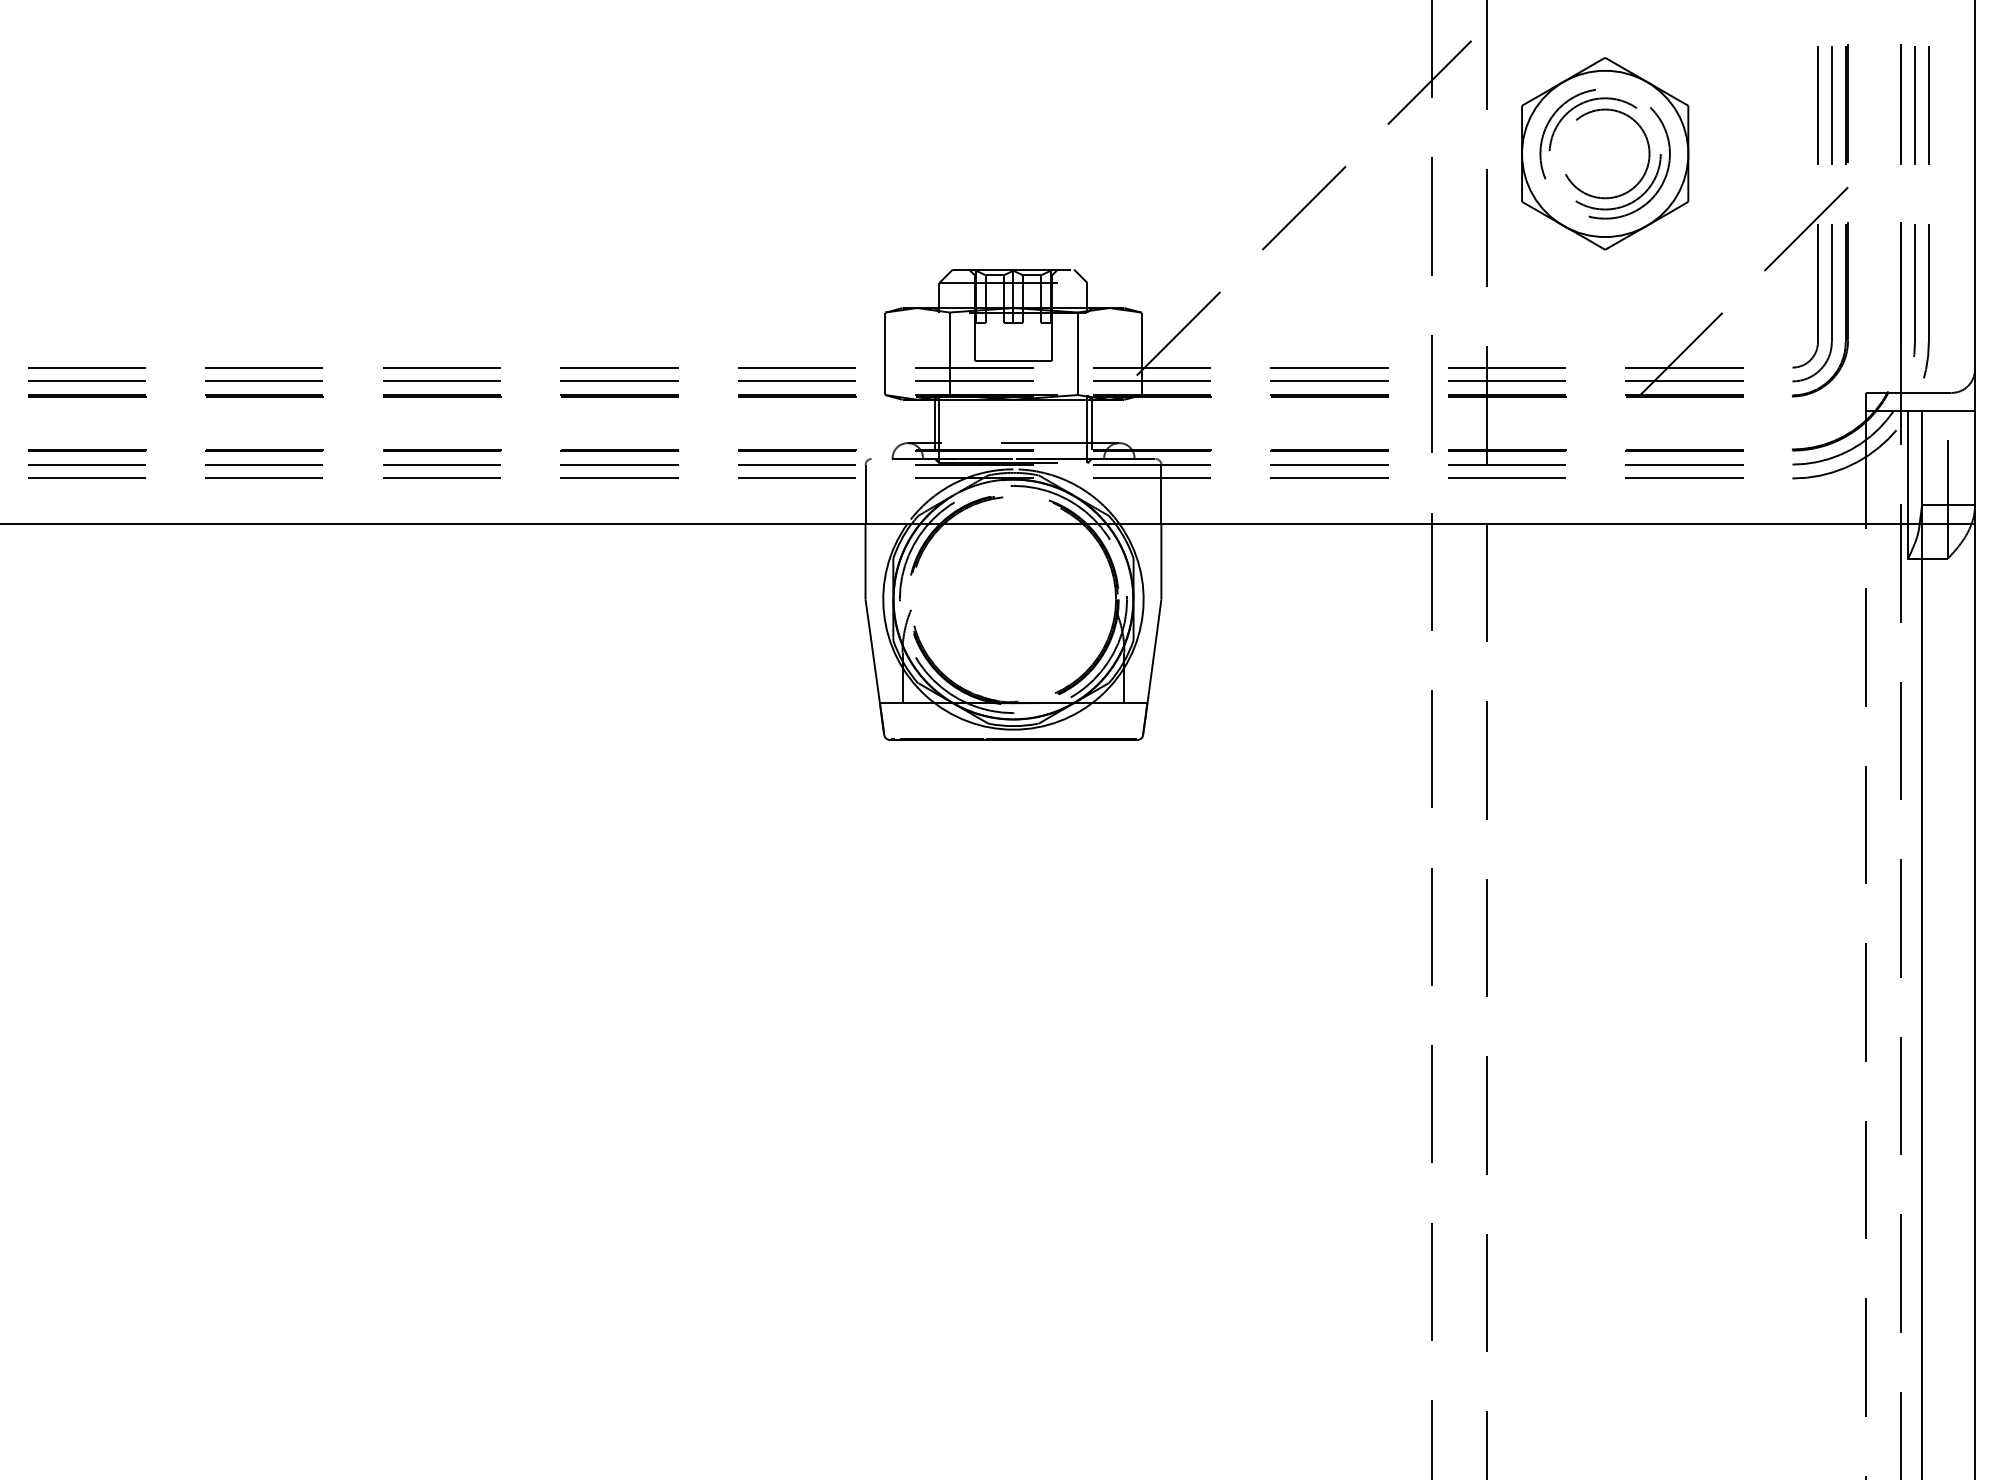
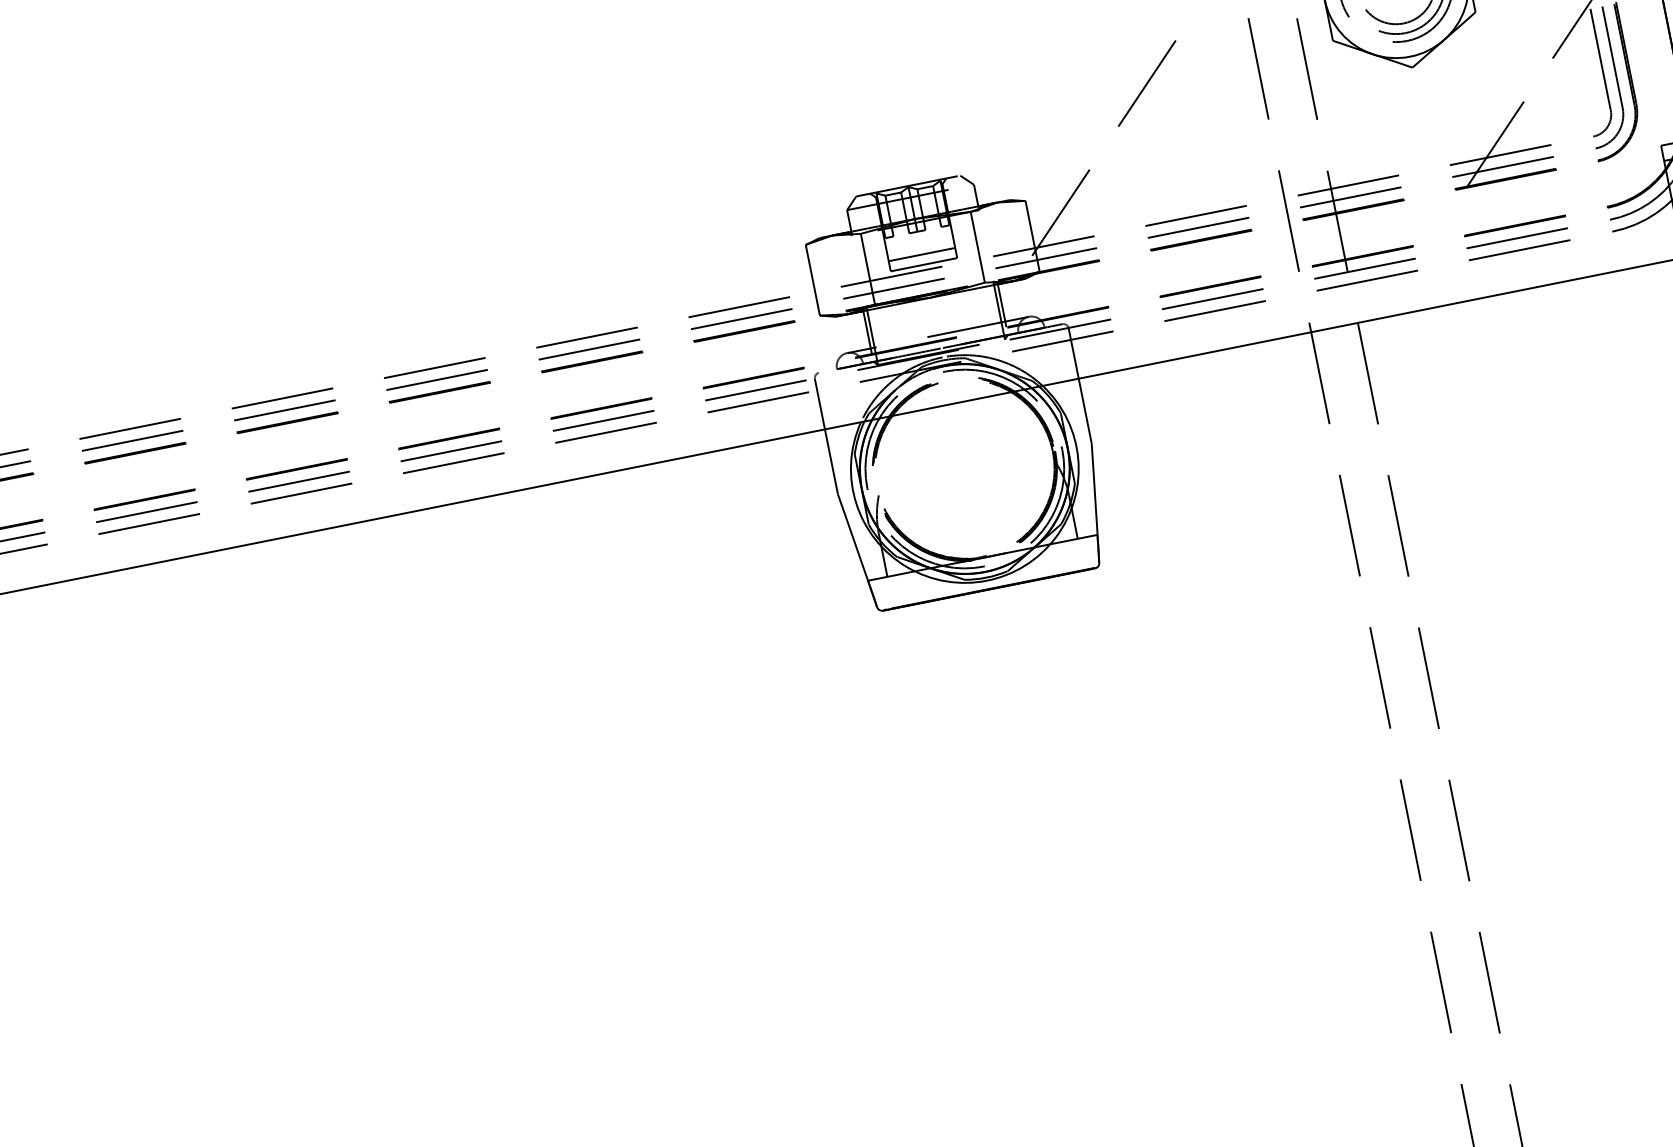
line: (1013, 349) -> (922, 254), added

